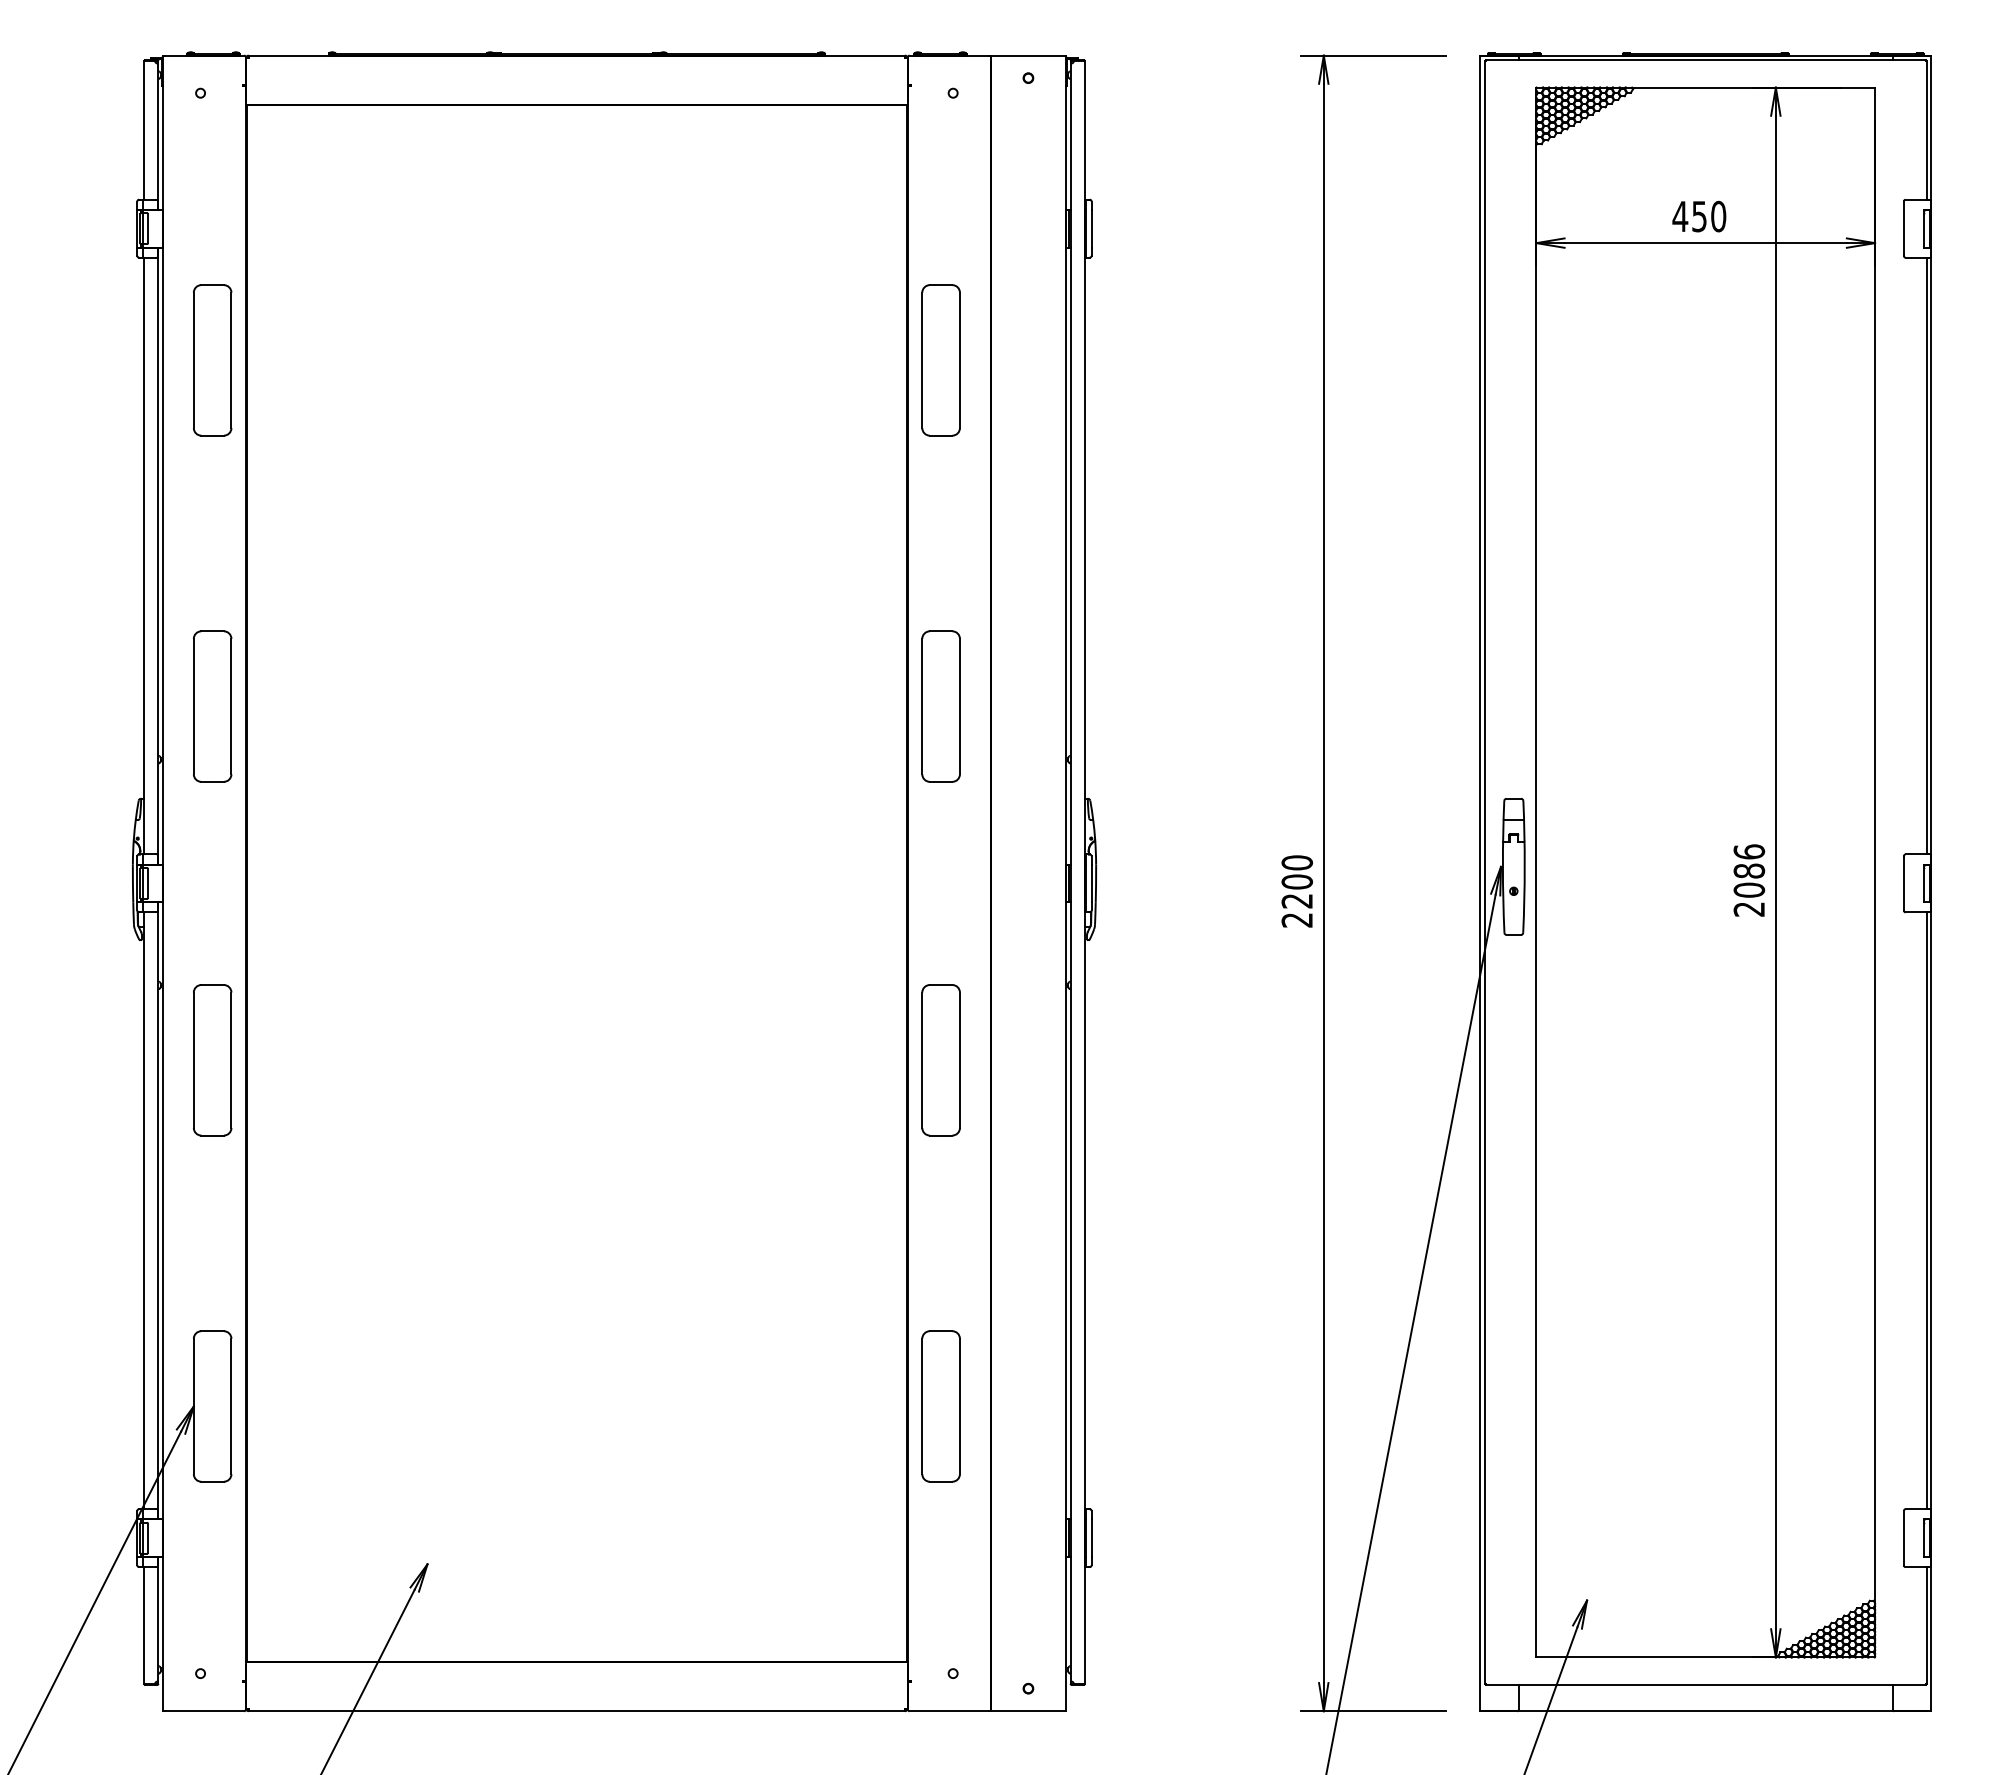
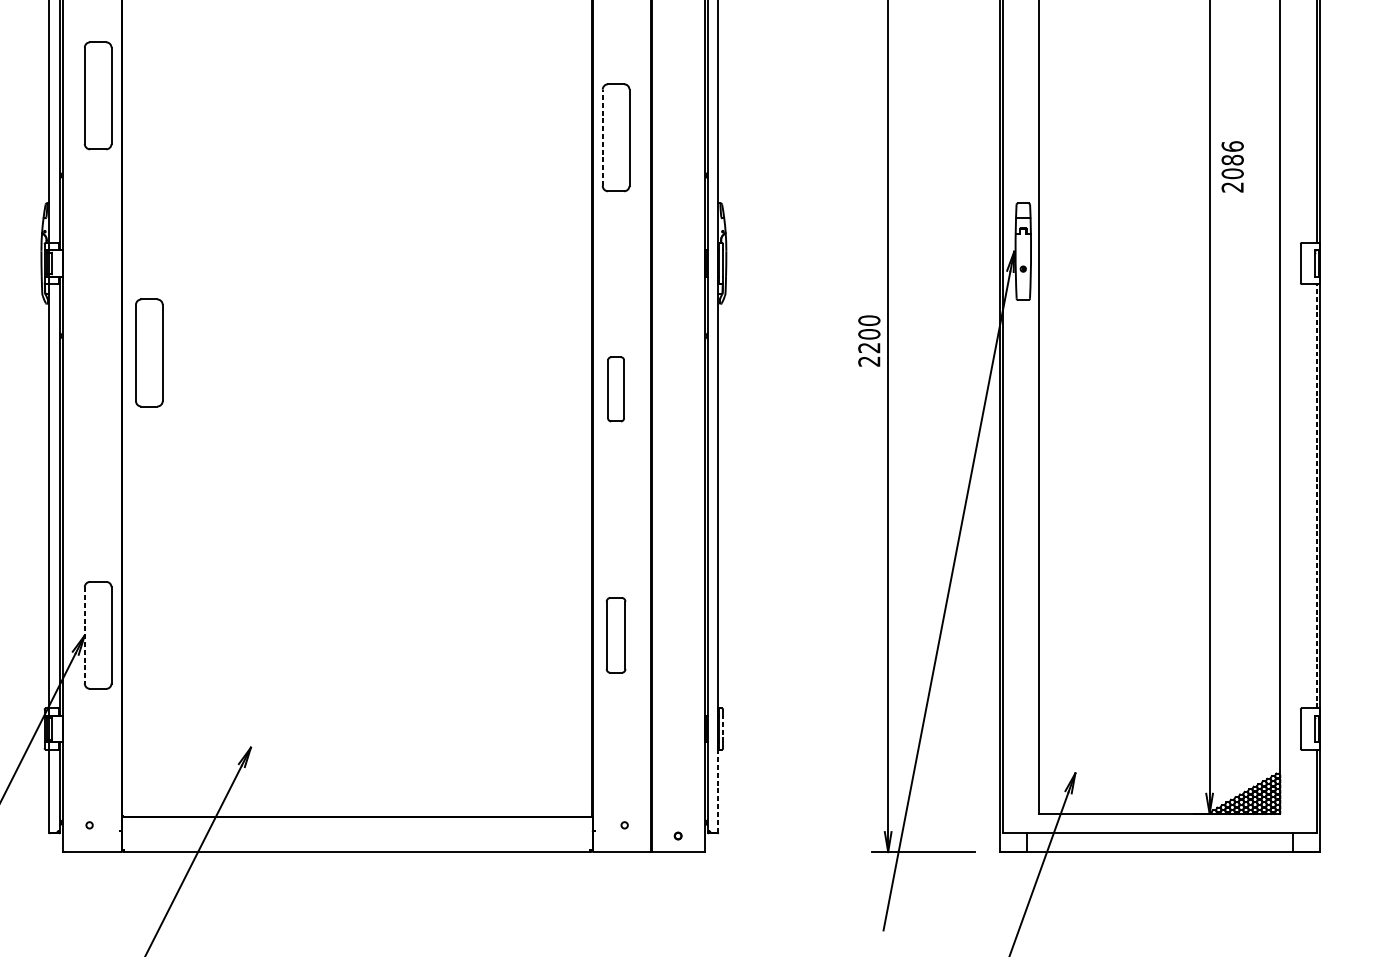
part: (212, 706) -> (98, 95), moved
line: (922, 706) -> (602, 137), solid -> dashed
text: (1749, 880) -> (1232, 166), moved
text: (1296, 891) -> (868, 341), moved
part: (212, 1060) -> (149, 353), moved
part: (940, 1060) -> (615, 389), size x0.6
line: (1926, 1210) -> (1316, 496), solid -> dashed
line: (193, 1406) -> (84, 635), solid -> dashed
part: (940, 1406) -> (615, 635), size x0.7
line: (1091, 1538) -> (723, 729), solid -> dashed
line: (1084, 1624) -> (718, 790), solid -> dashed

